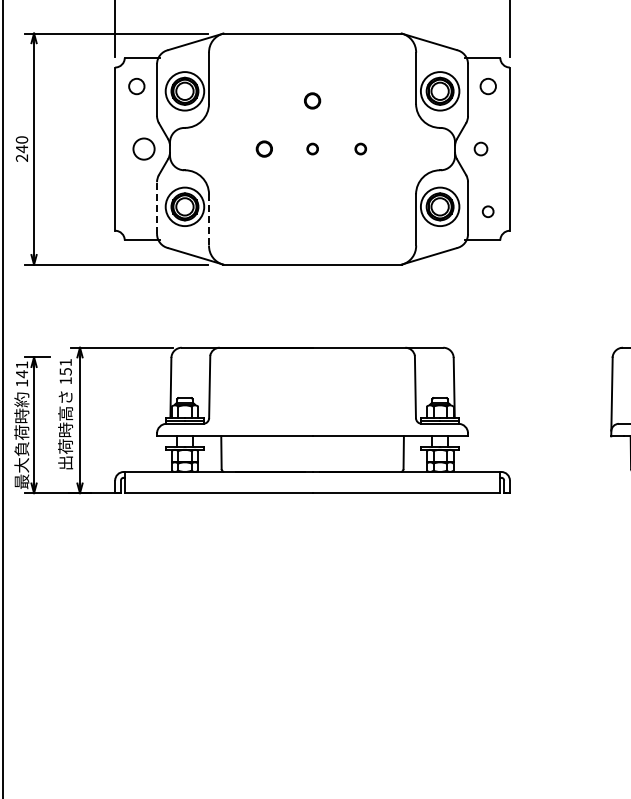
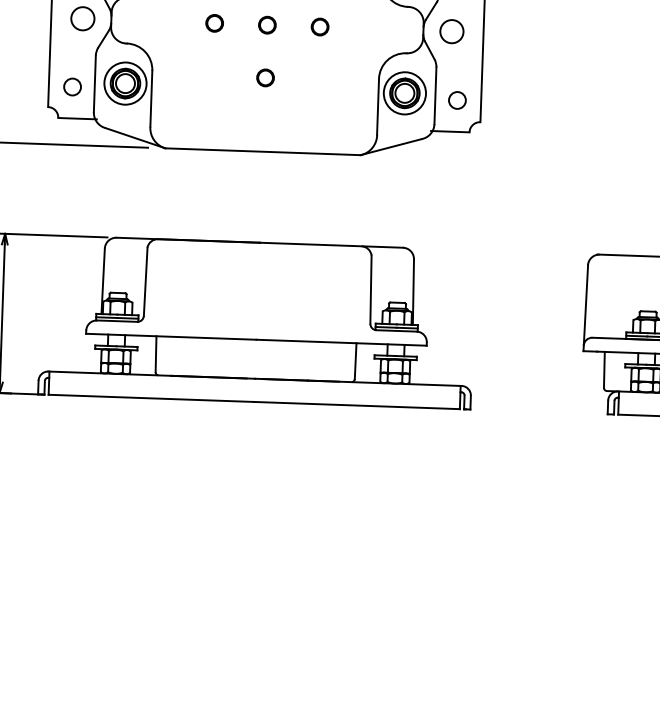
circle: (312, 148) -> (267, 24), size x1.43
circle: (360, 148) -> (319, 26), size x1.43
circle: (480, 148) -> (451, 30), size x1.67
circle: (312, 196) -> (265, 77), added
line: (157, 208) -> (95, 84), dashed -> solid
circle: (136, 211) -> (72, 86), added
circle: (487, 211) -> (456, 100), size x1.43
line: (209, 219) -> (151, 98), dashed -> solid

